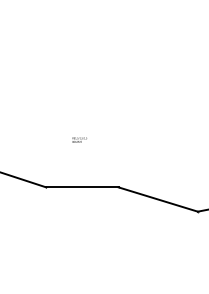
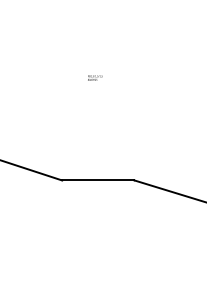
text: (79, 139) -> (95, 77), moved

